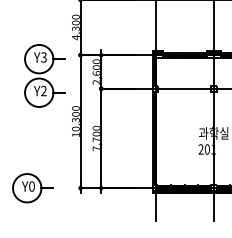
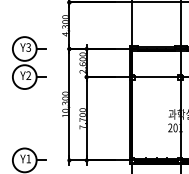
part: (44, 75) -> (29, 62), moved
text: (31, 186) -> (28, 158), Y0 -> Y1

